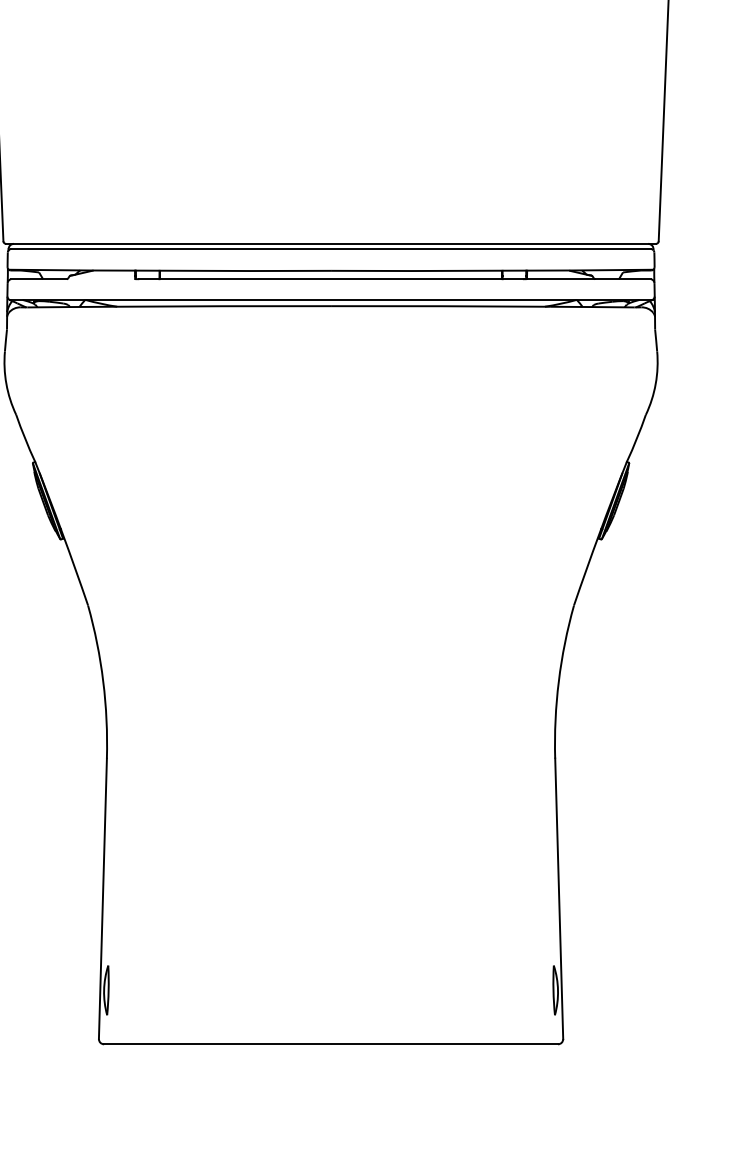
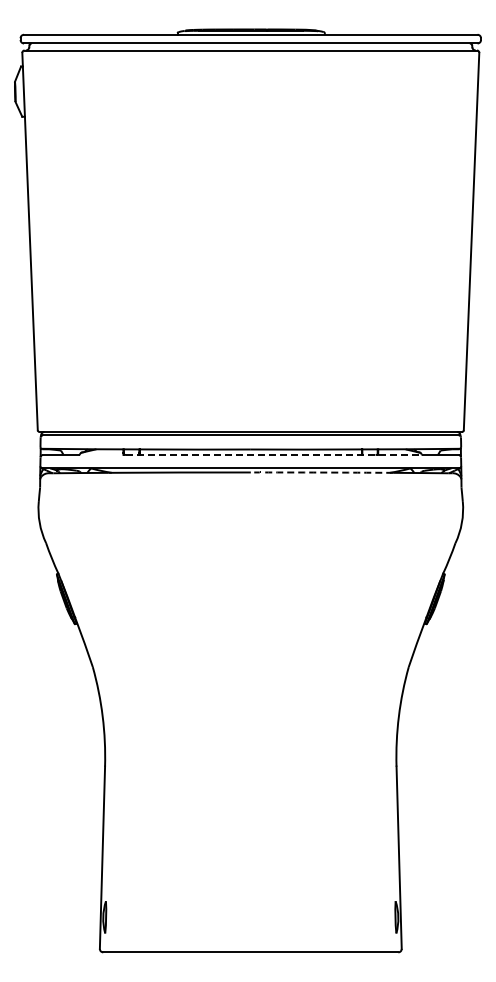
line: (367, 278) -> (274, 454), solid -> dashed
arc: (441, 306) -> (322, 472), solid -> dashed

